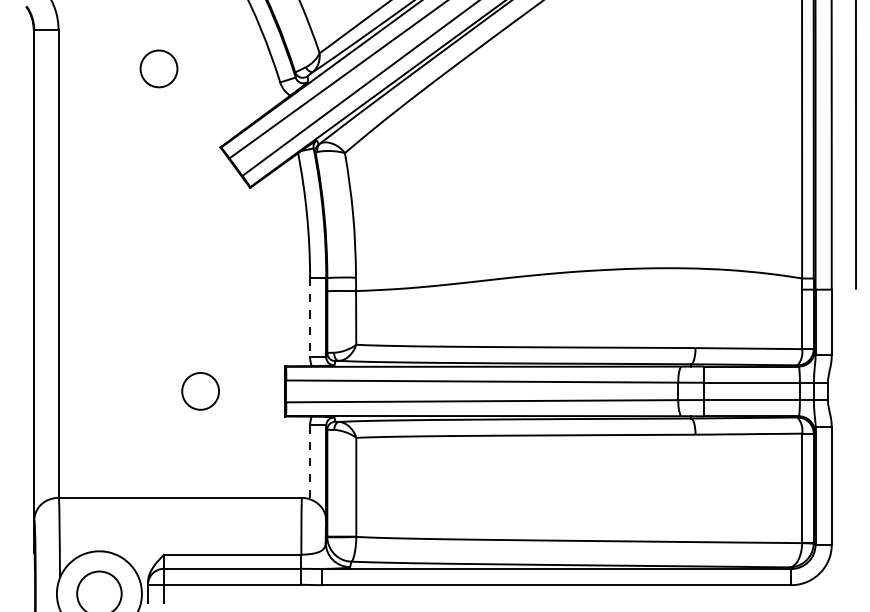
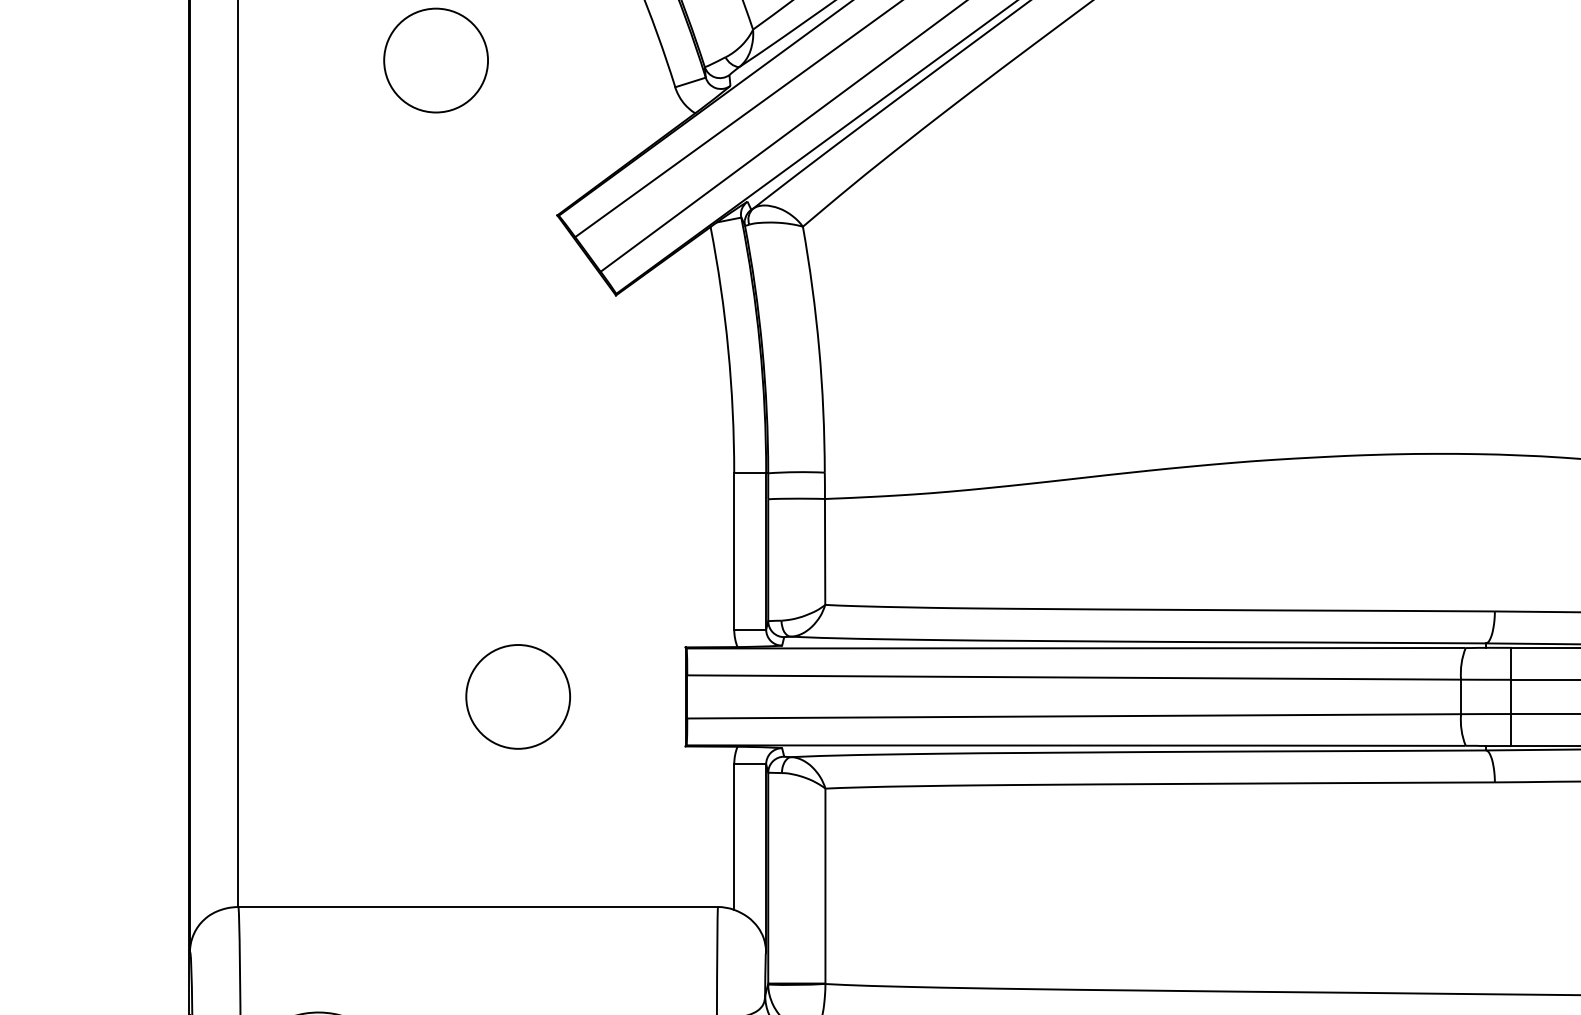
circle: (158, 68) -> (435, 59), size x1.43
line: (310, 317) -> (735, 551), dashed -> solid
circle: (200, 391) -> (517, 697), size x1.43
line: (310, 462) -> (735, 837), dashed -> solid

